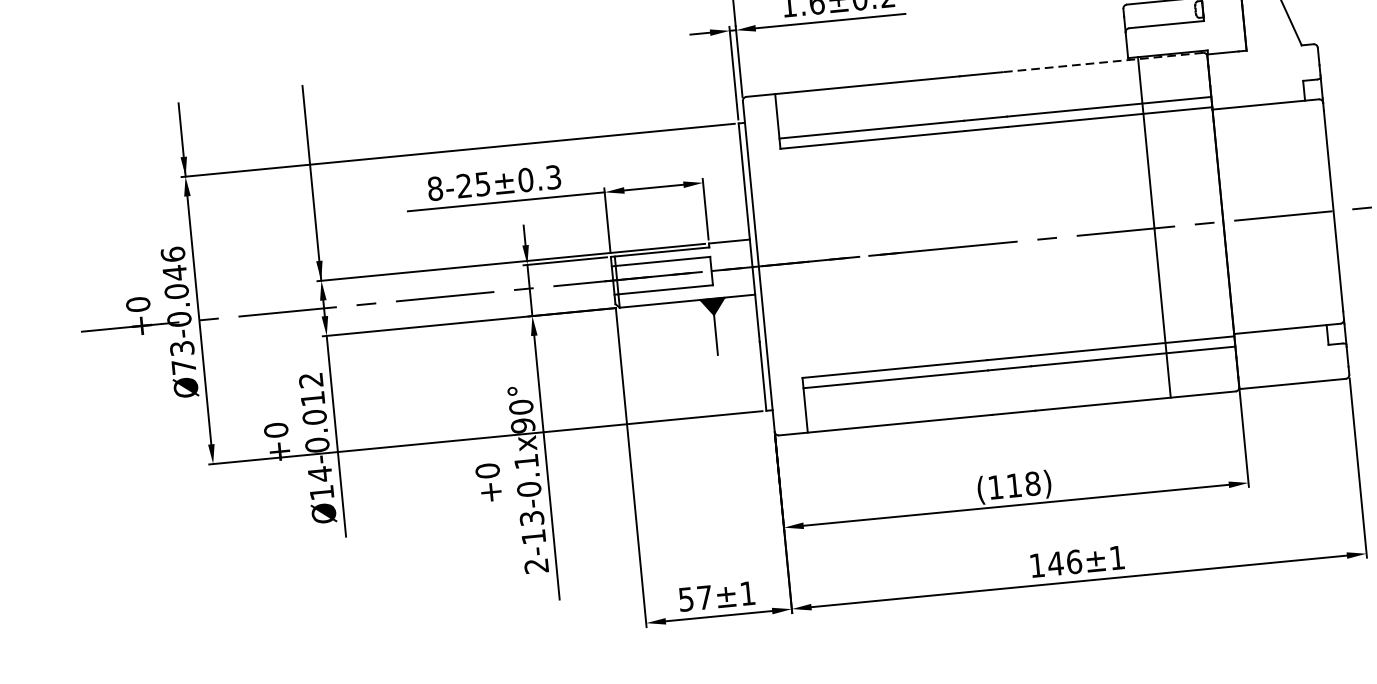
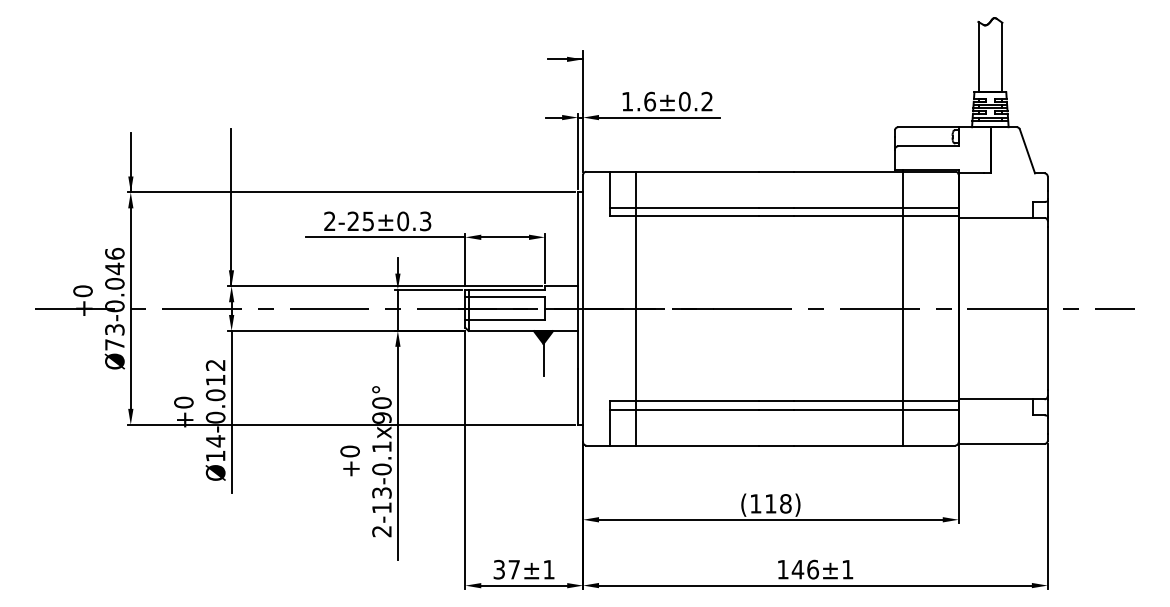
line: (1102, 62) -> (874, 171), dashed -> solid
text: (434, 188) -> (329, 221), 8-25±0.3 -> 2-25±0.3
line: (823, 260) -> (635, 308), added
text: (686, 597) -> (499, 568), 57±1 -> 37±1

